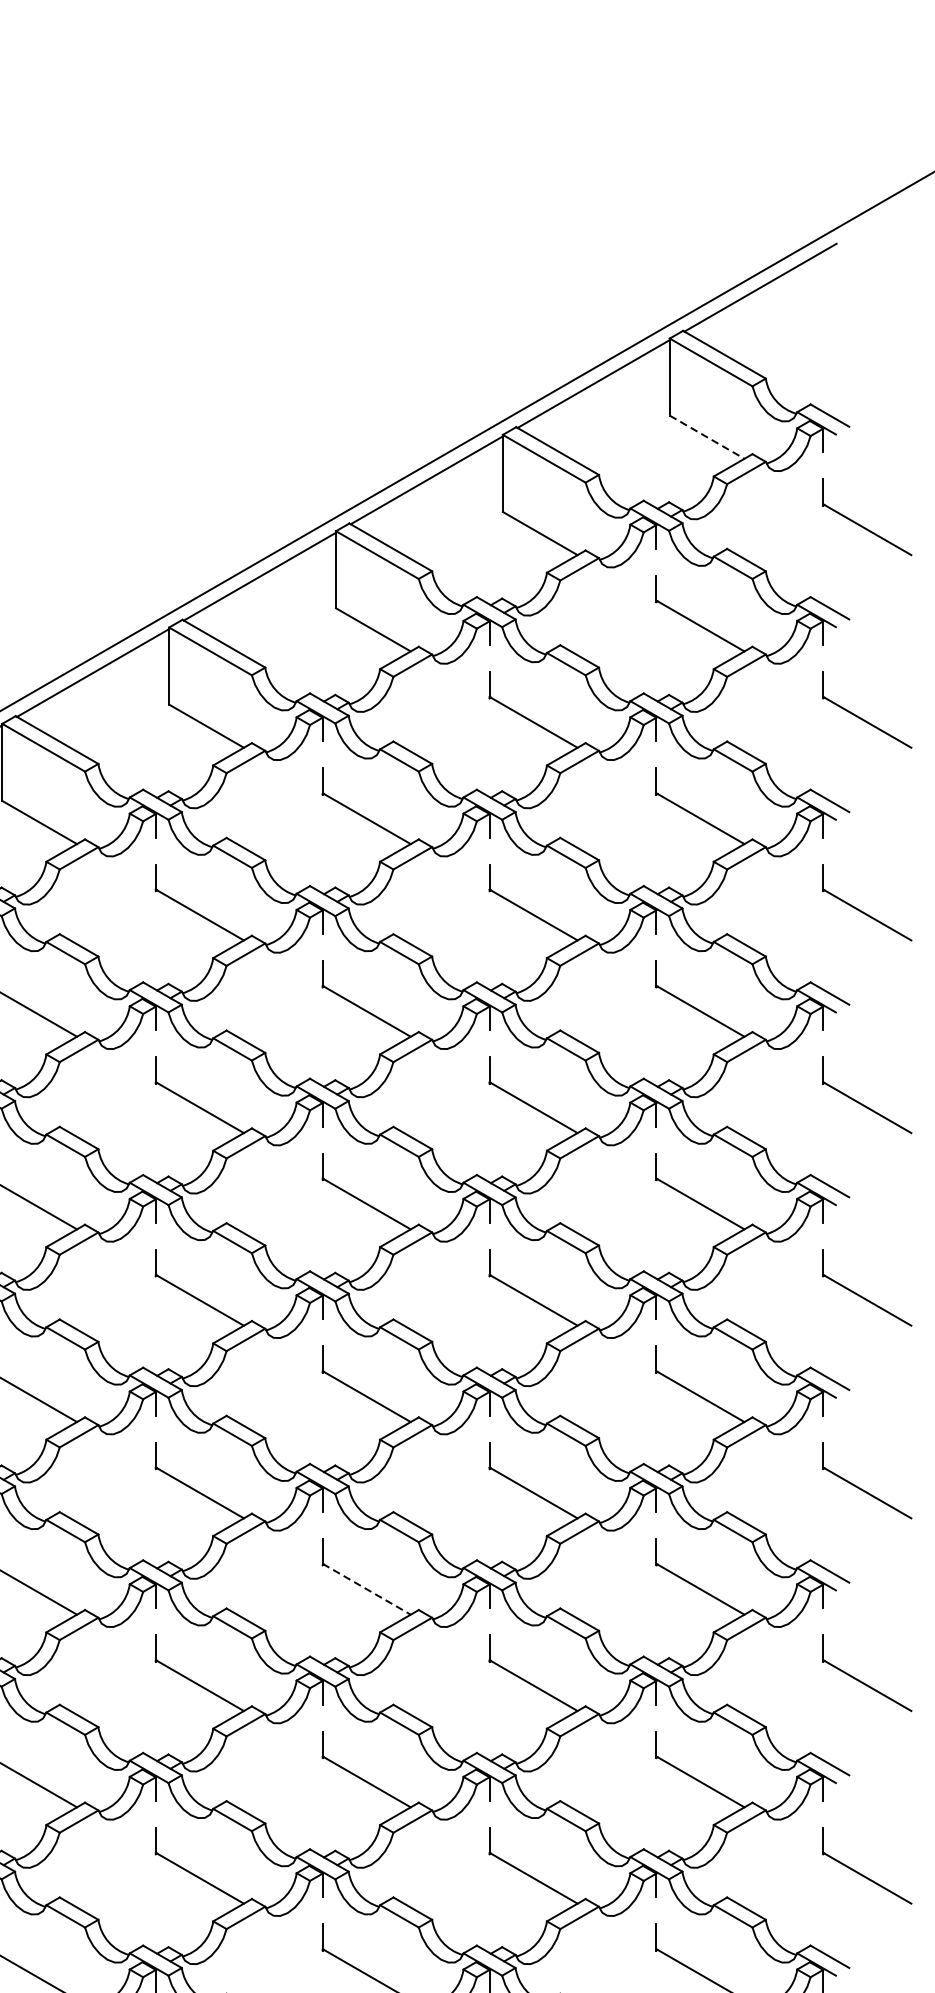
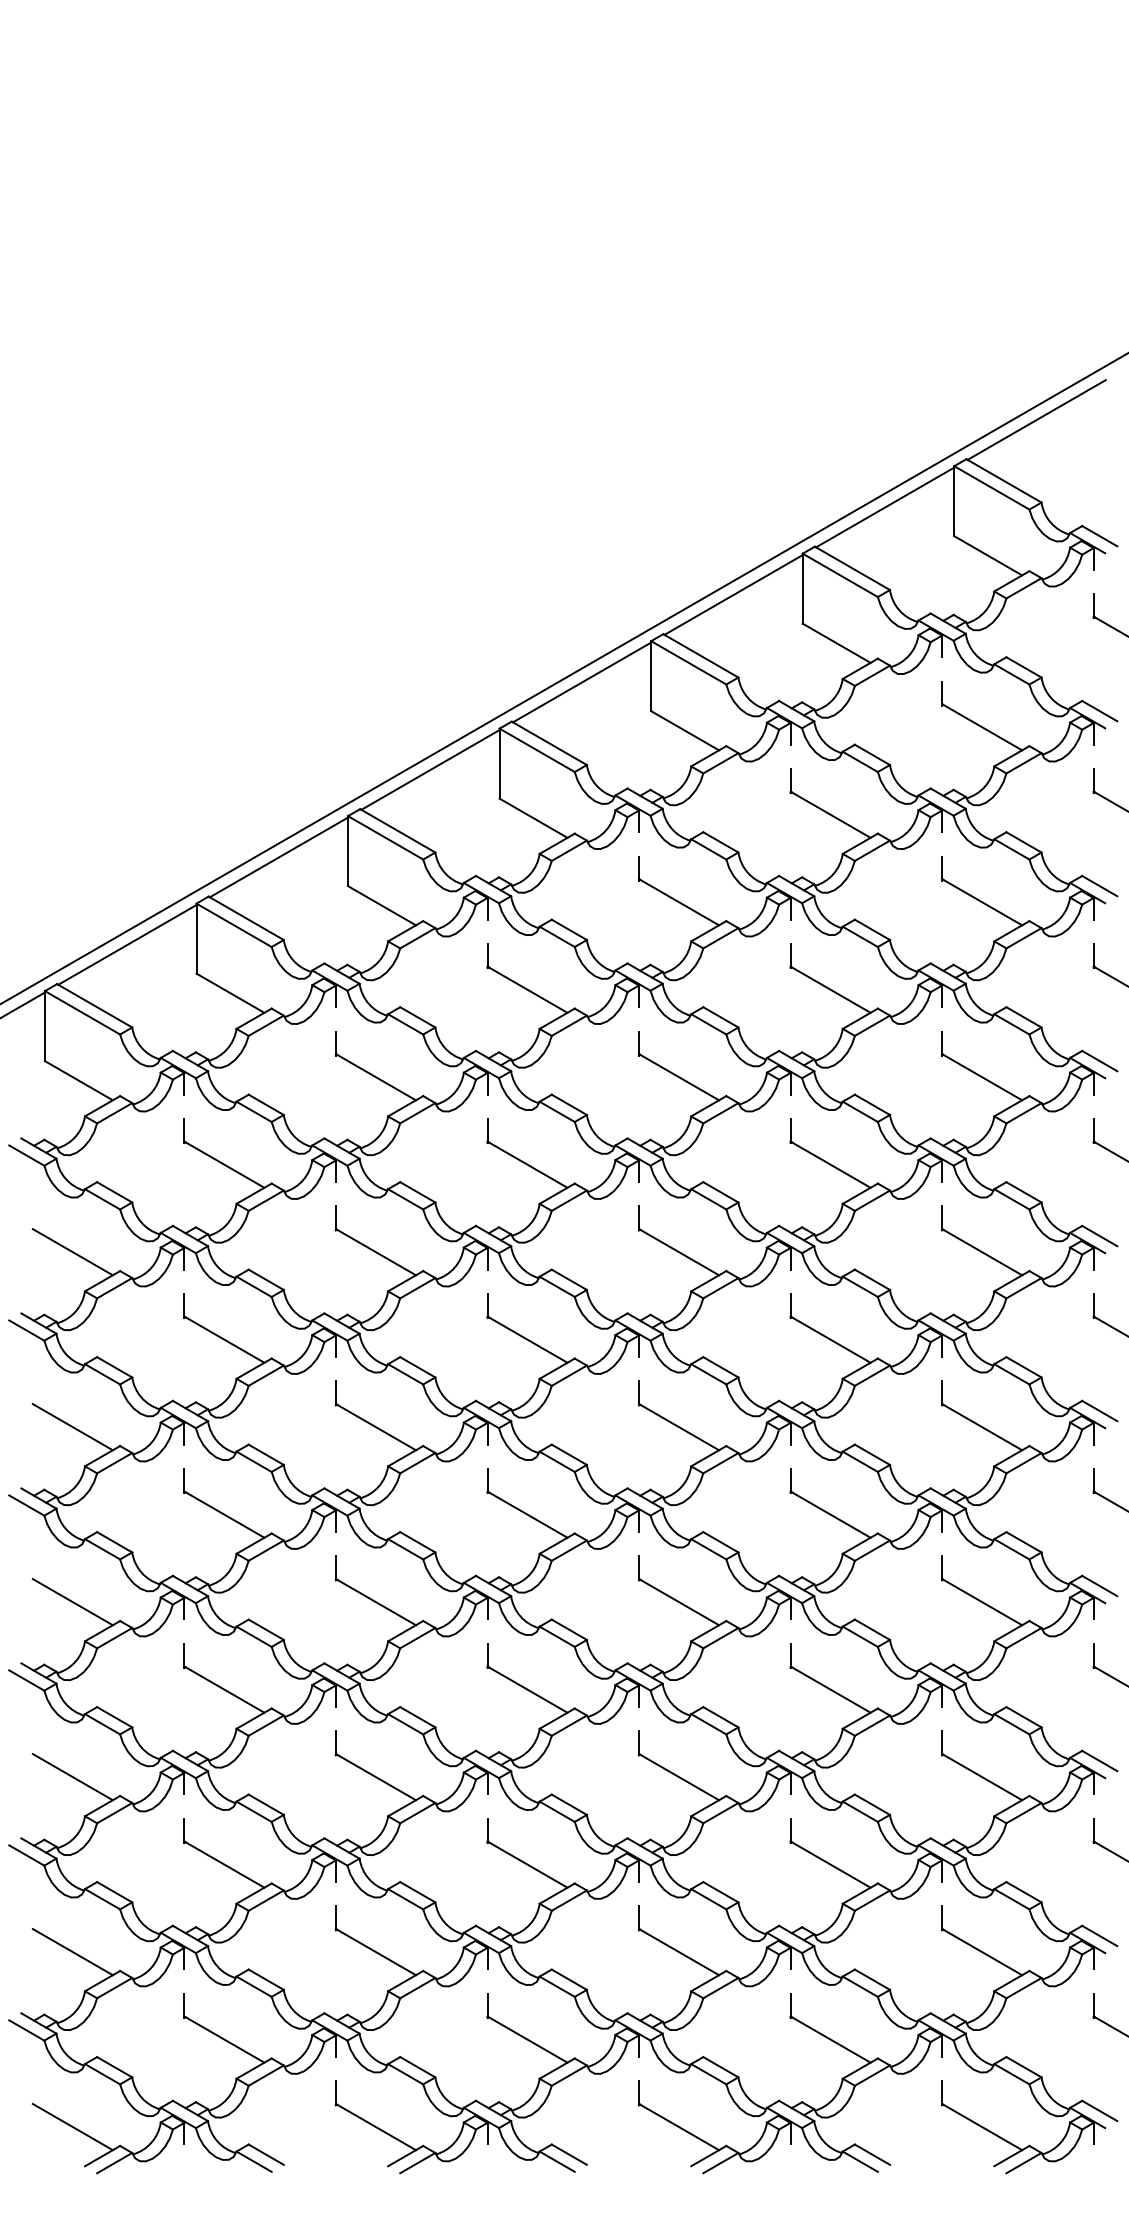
line: (707, 438) -> (988, 556), dashed -> solid
line: (367, 1589) -> (679, 1602), dashed -> solid

